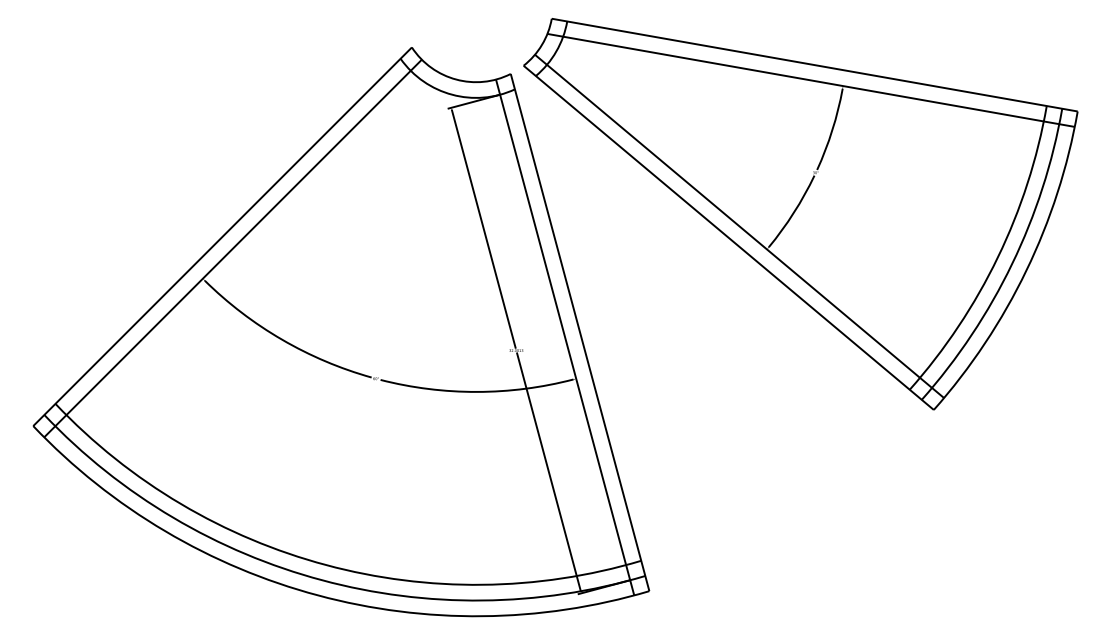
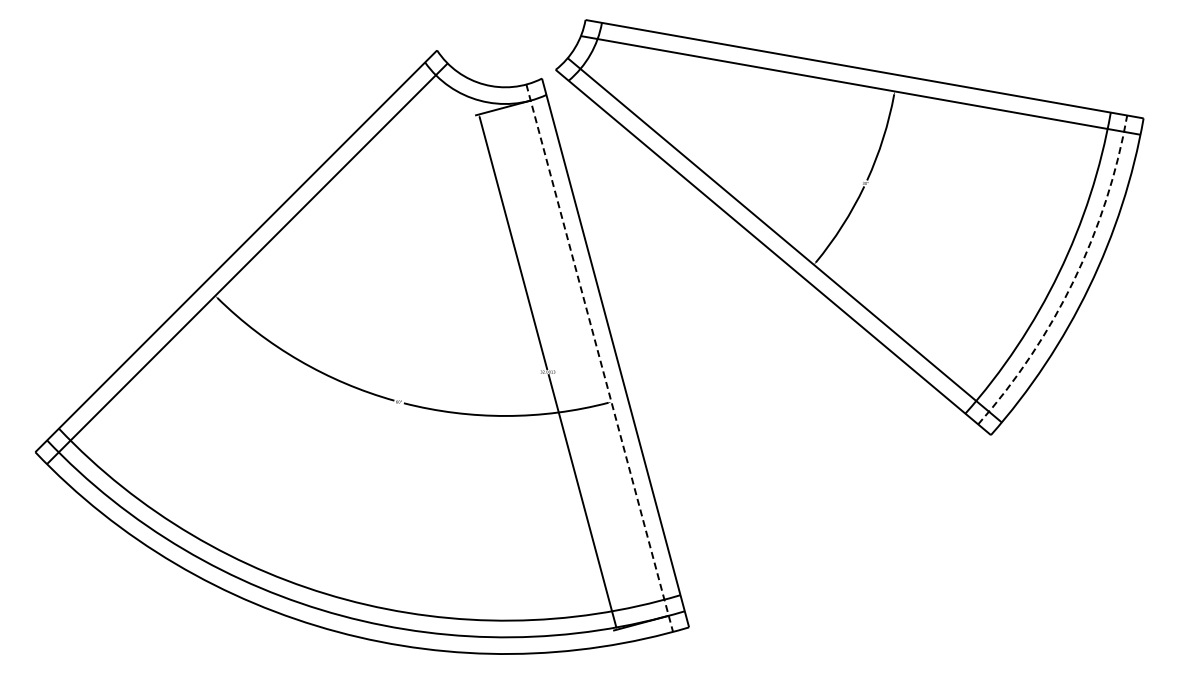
arc: (1012, 264) -> (1074, 280), solid -> dashed
line: (564, 337) -> (599, 358), solid -> dashed

